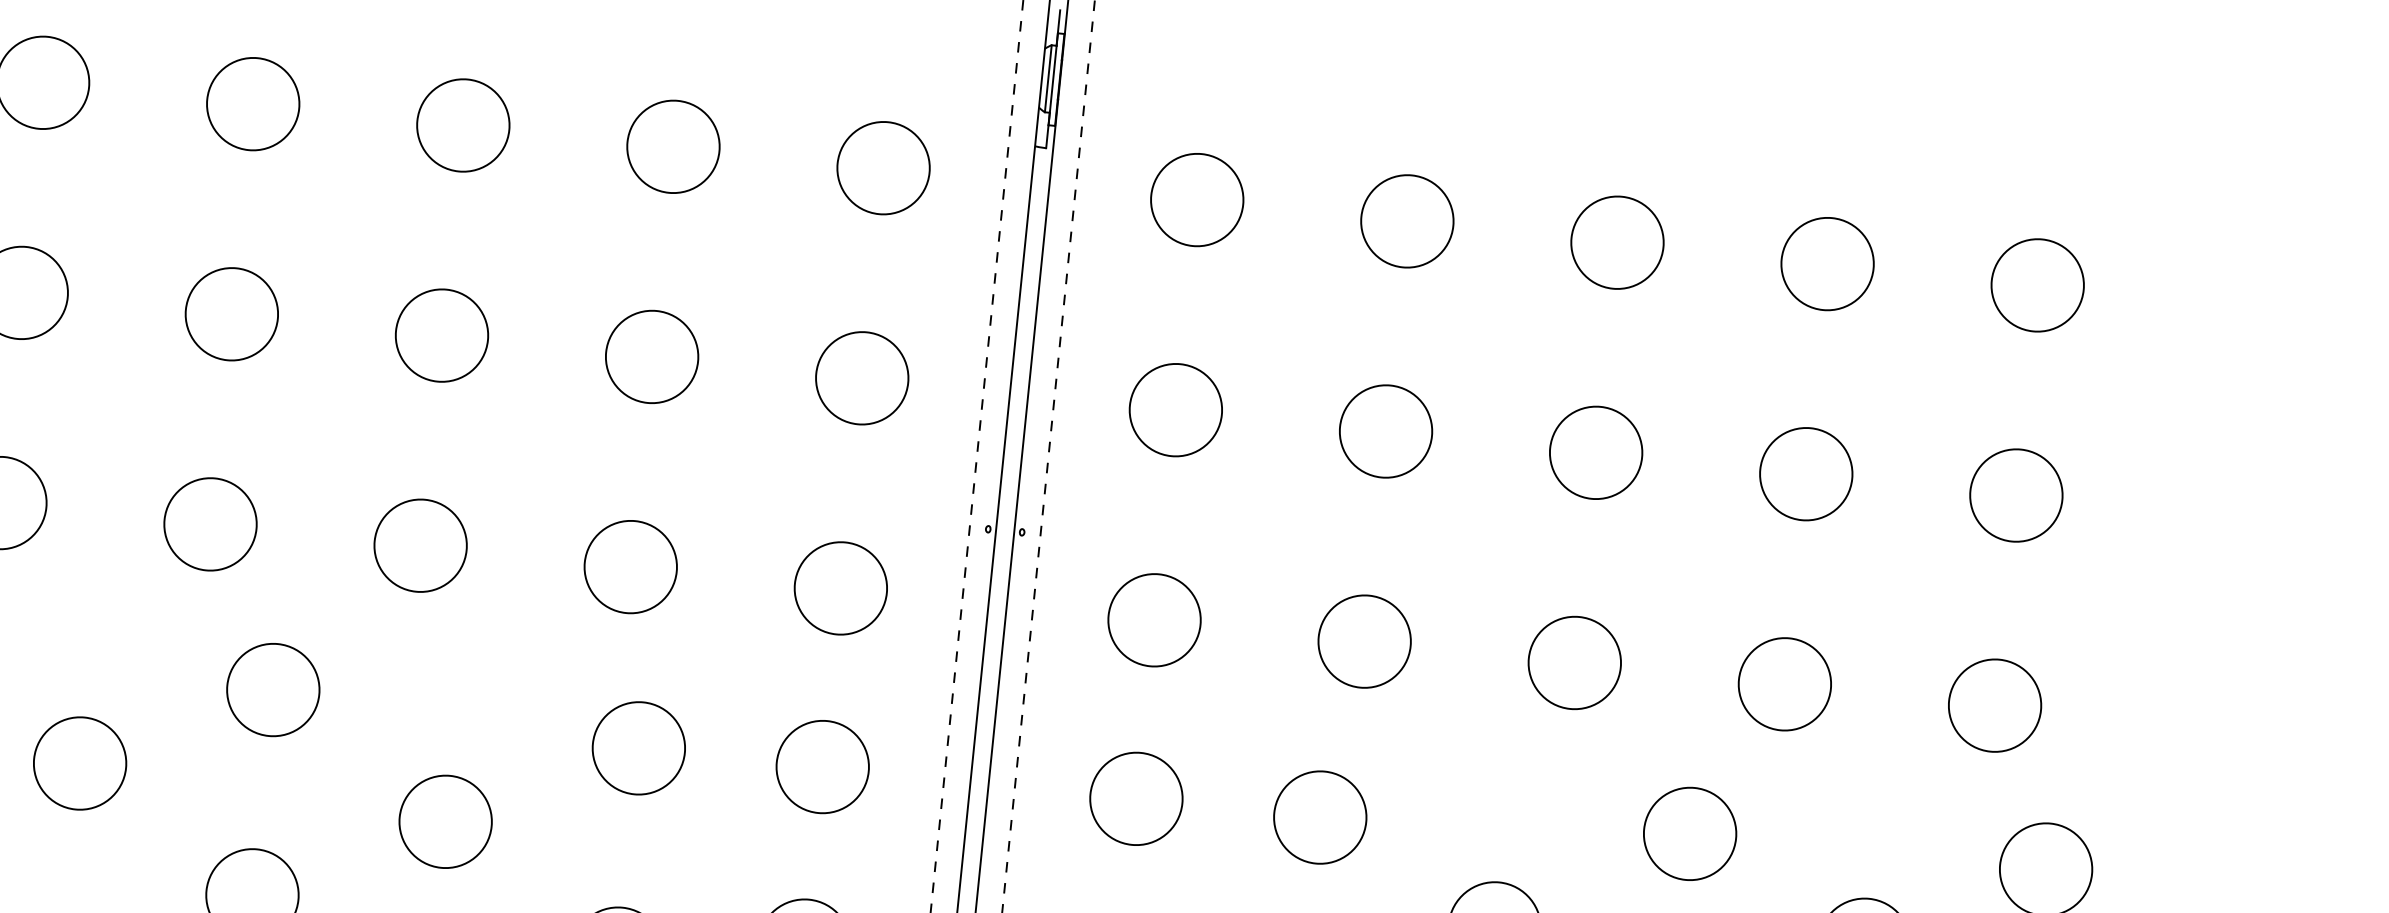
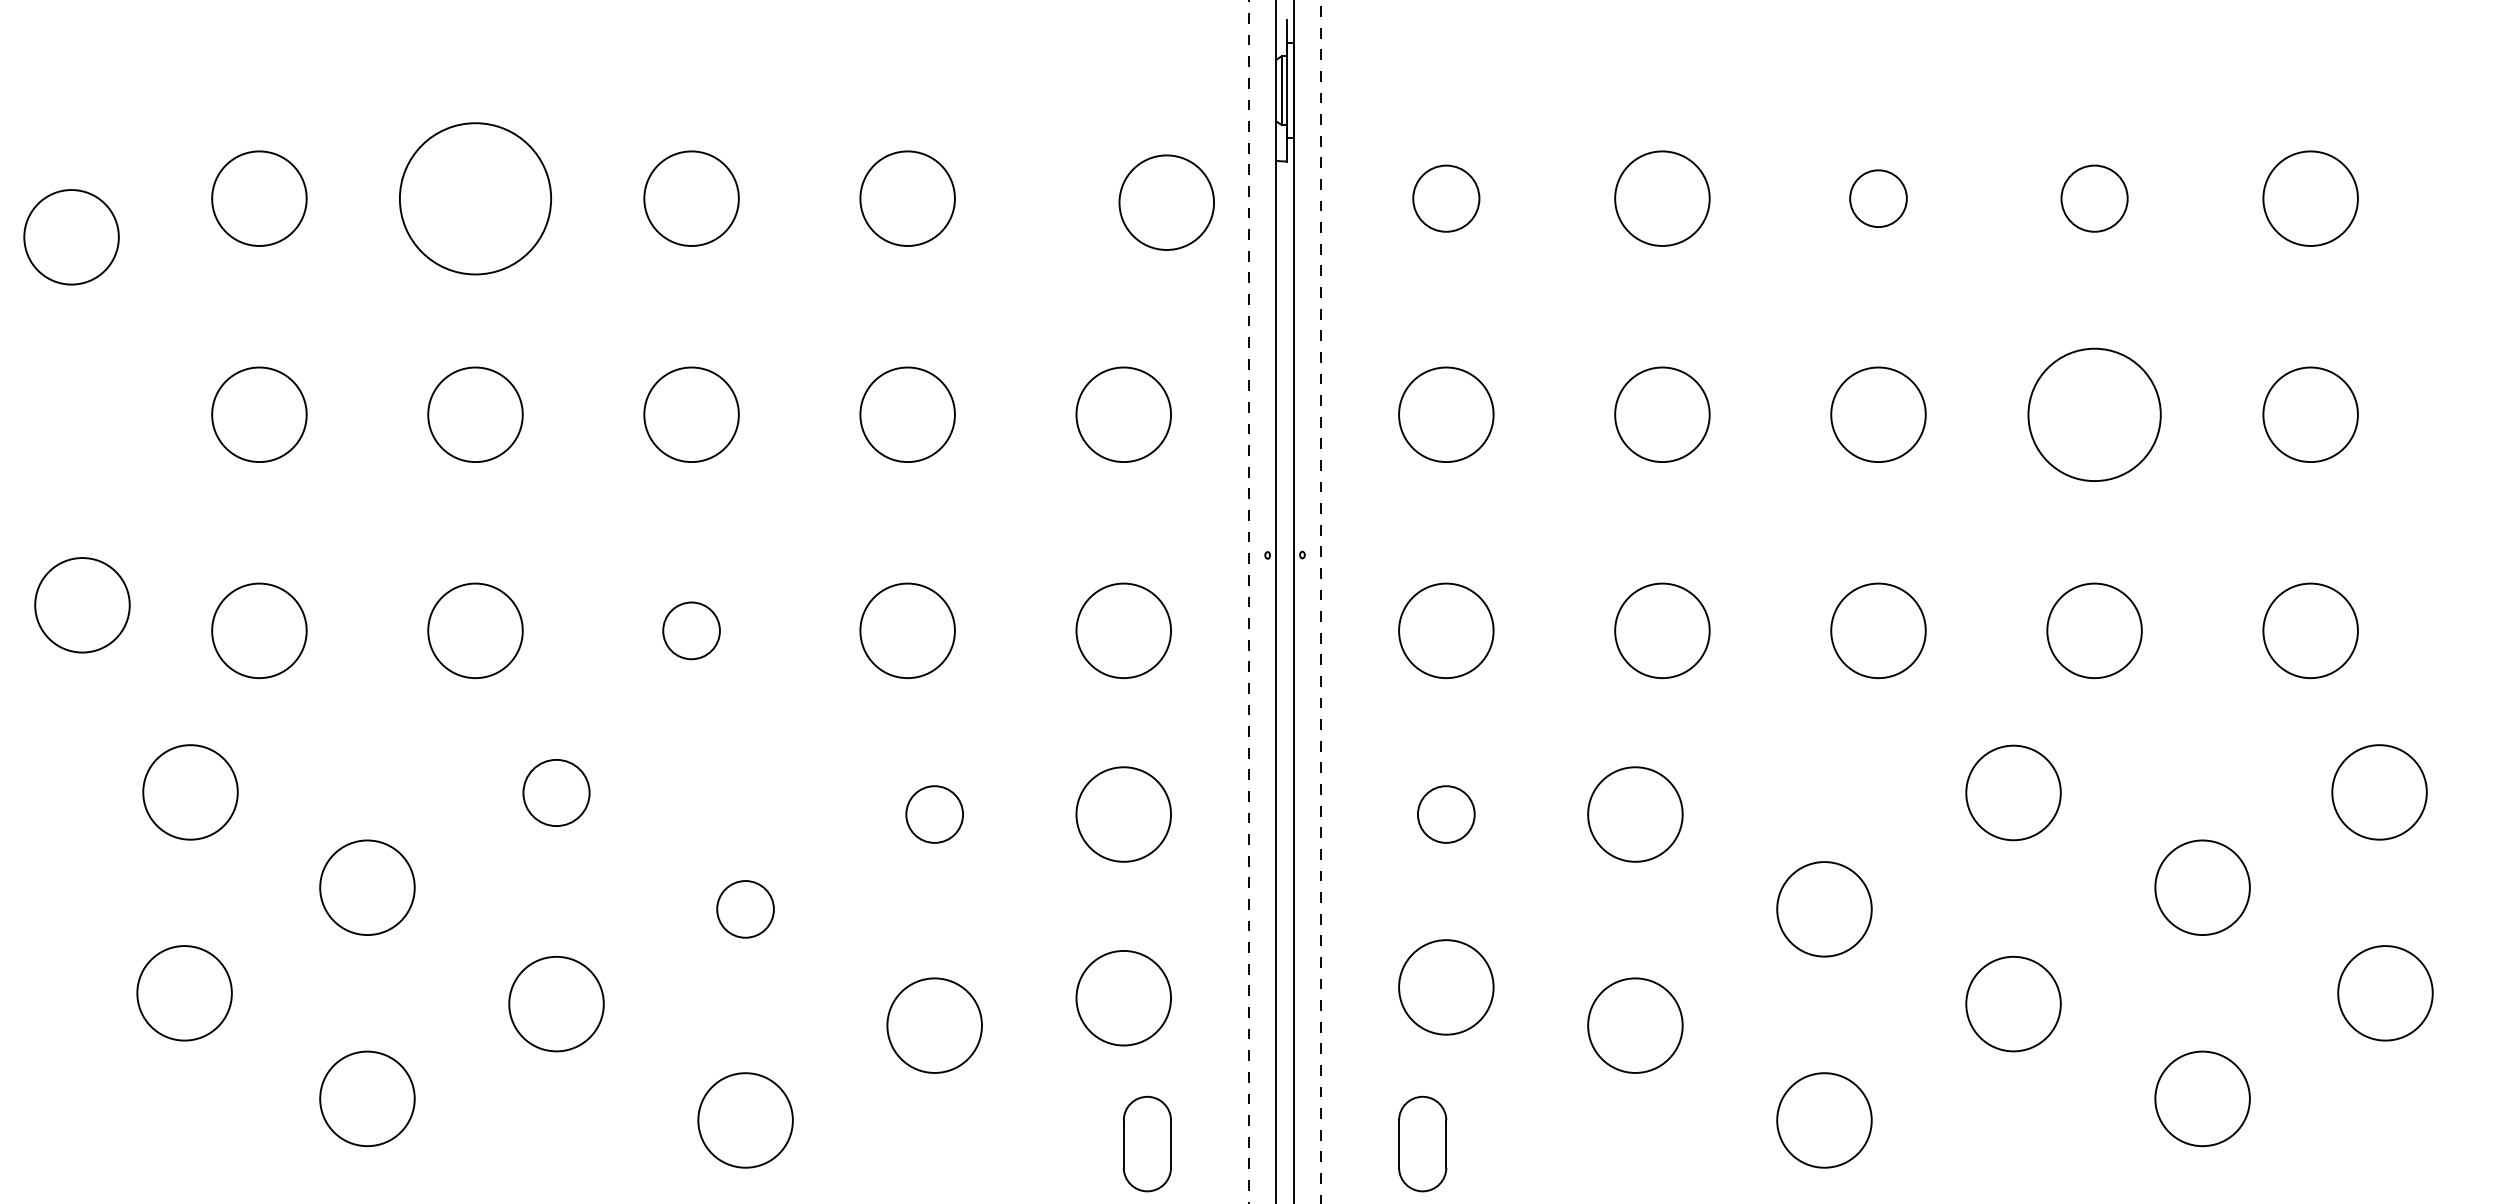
circle: (253, 103) -> (475, 198), size x1.6
circle: (883, 167) -> (1166, 202), moved
circle: (1197, 199) -> (1446, 198), size x0.7
circle: (1617, 242) -> (1878, 198), size x0.6
circle: (1827, 263) -> (2094, 198), size x0.7
circle: (1806, 473) -> (2094, 414), size x1.4
circle: (420, 545) -> (691, 630), size x0.6
circle: (273, 689) -> (556, 792), size x0.7
circle: (638, 748) -> (934, 814), size x0.6
circle: (1136, 798) -> (1446, 814), size x0.6
circle: (445, 822) -> (745, 909), size x0.6

